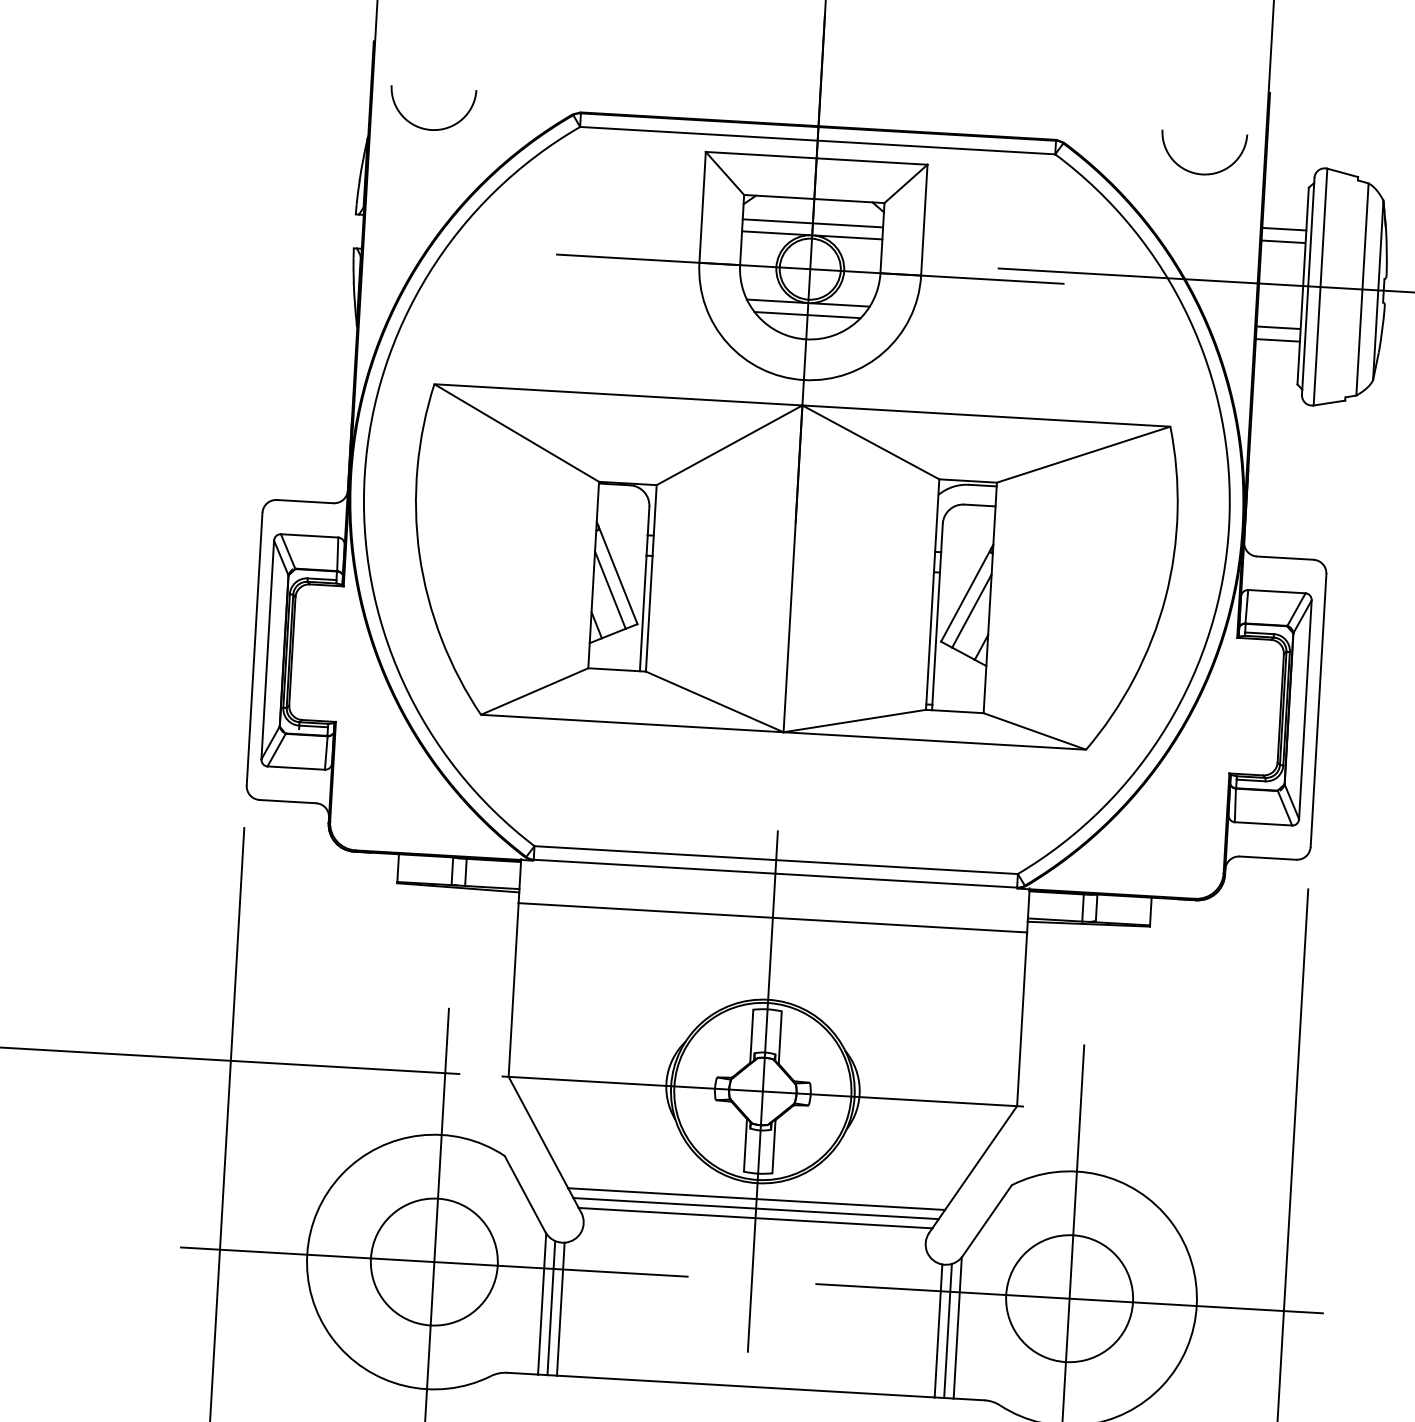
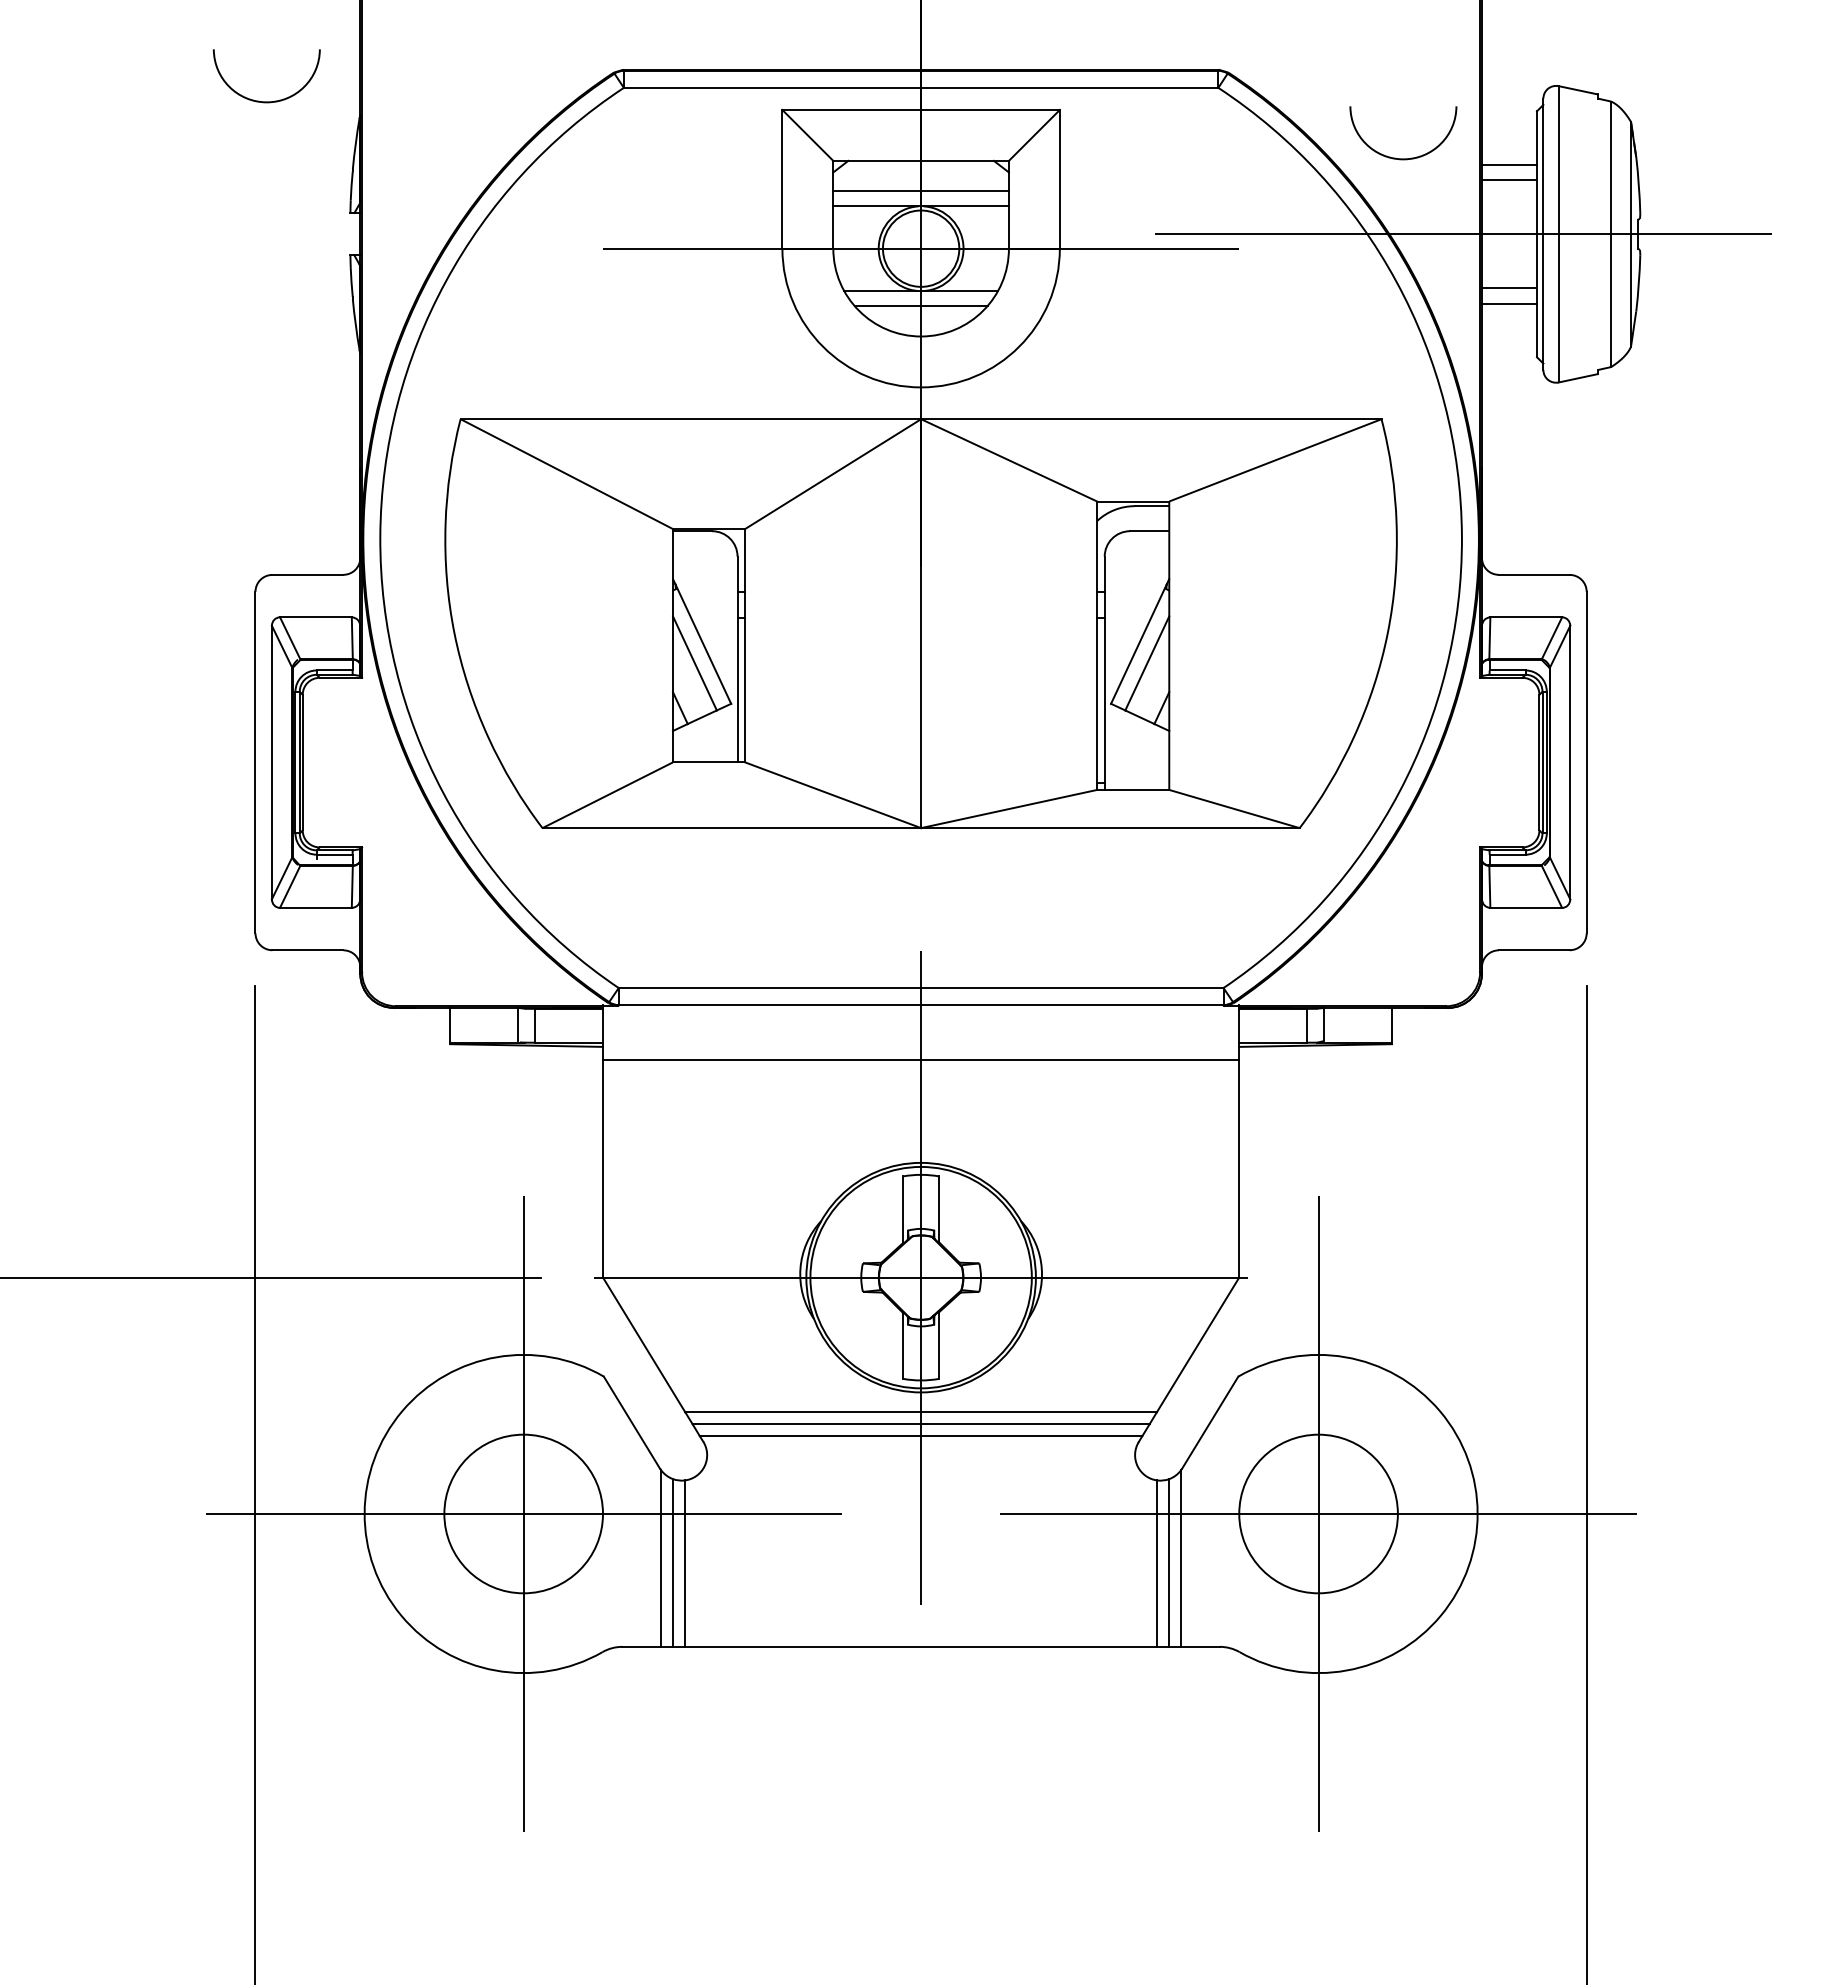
arc: (425, 128) -> (259, 100), moved
arc: (1202, 173) -> (1403, 158), moved

